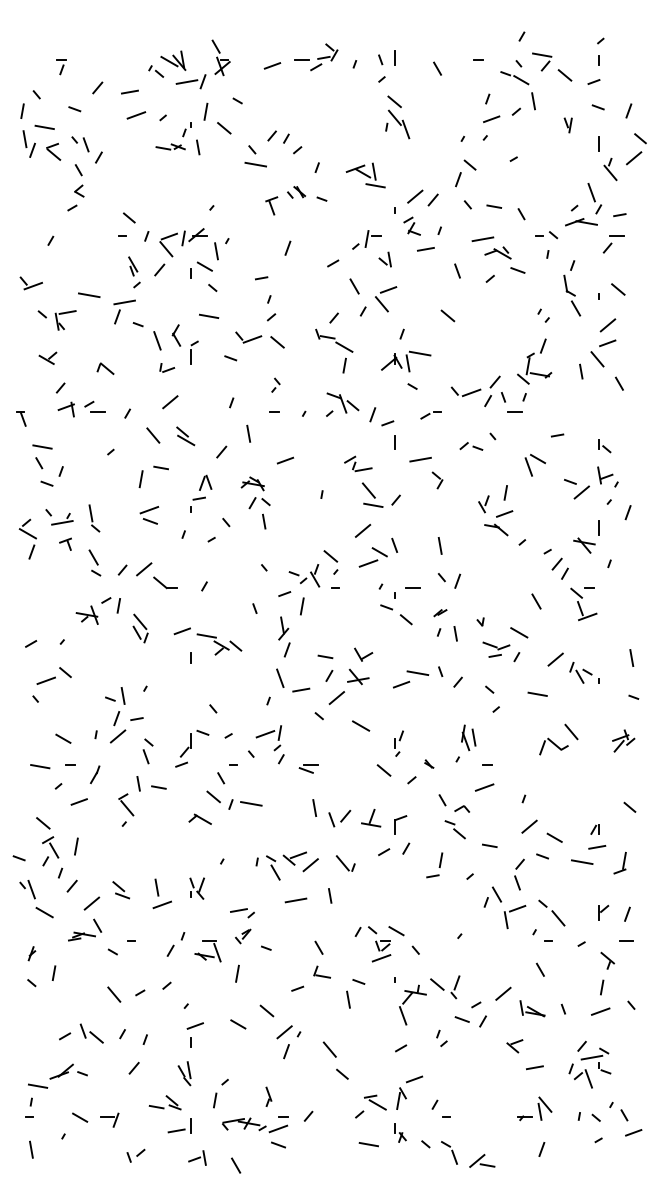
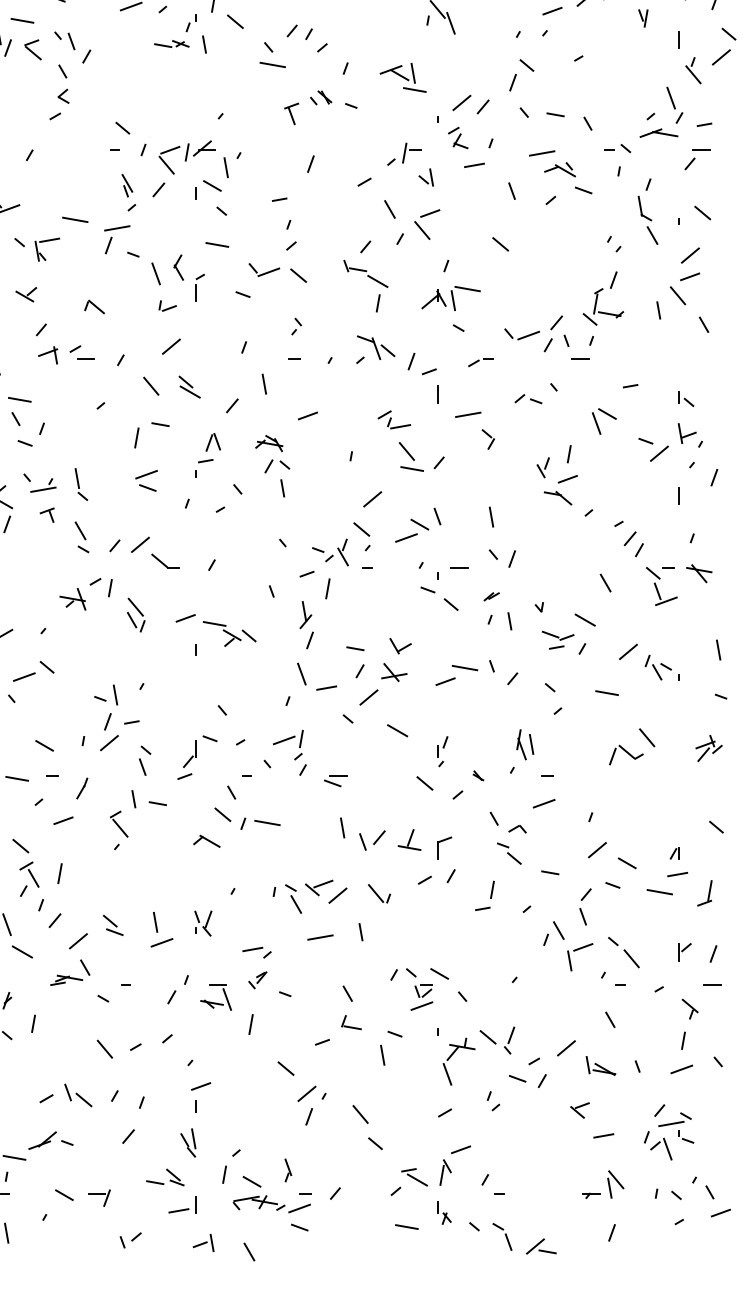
line: (362, 530) -> (372, 498), moved
part: (584, 545) -> (699, 573), moved
line: (238, 1024) -> (252, 1181), moved

